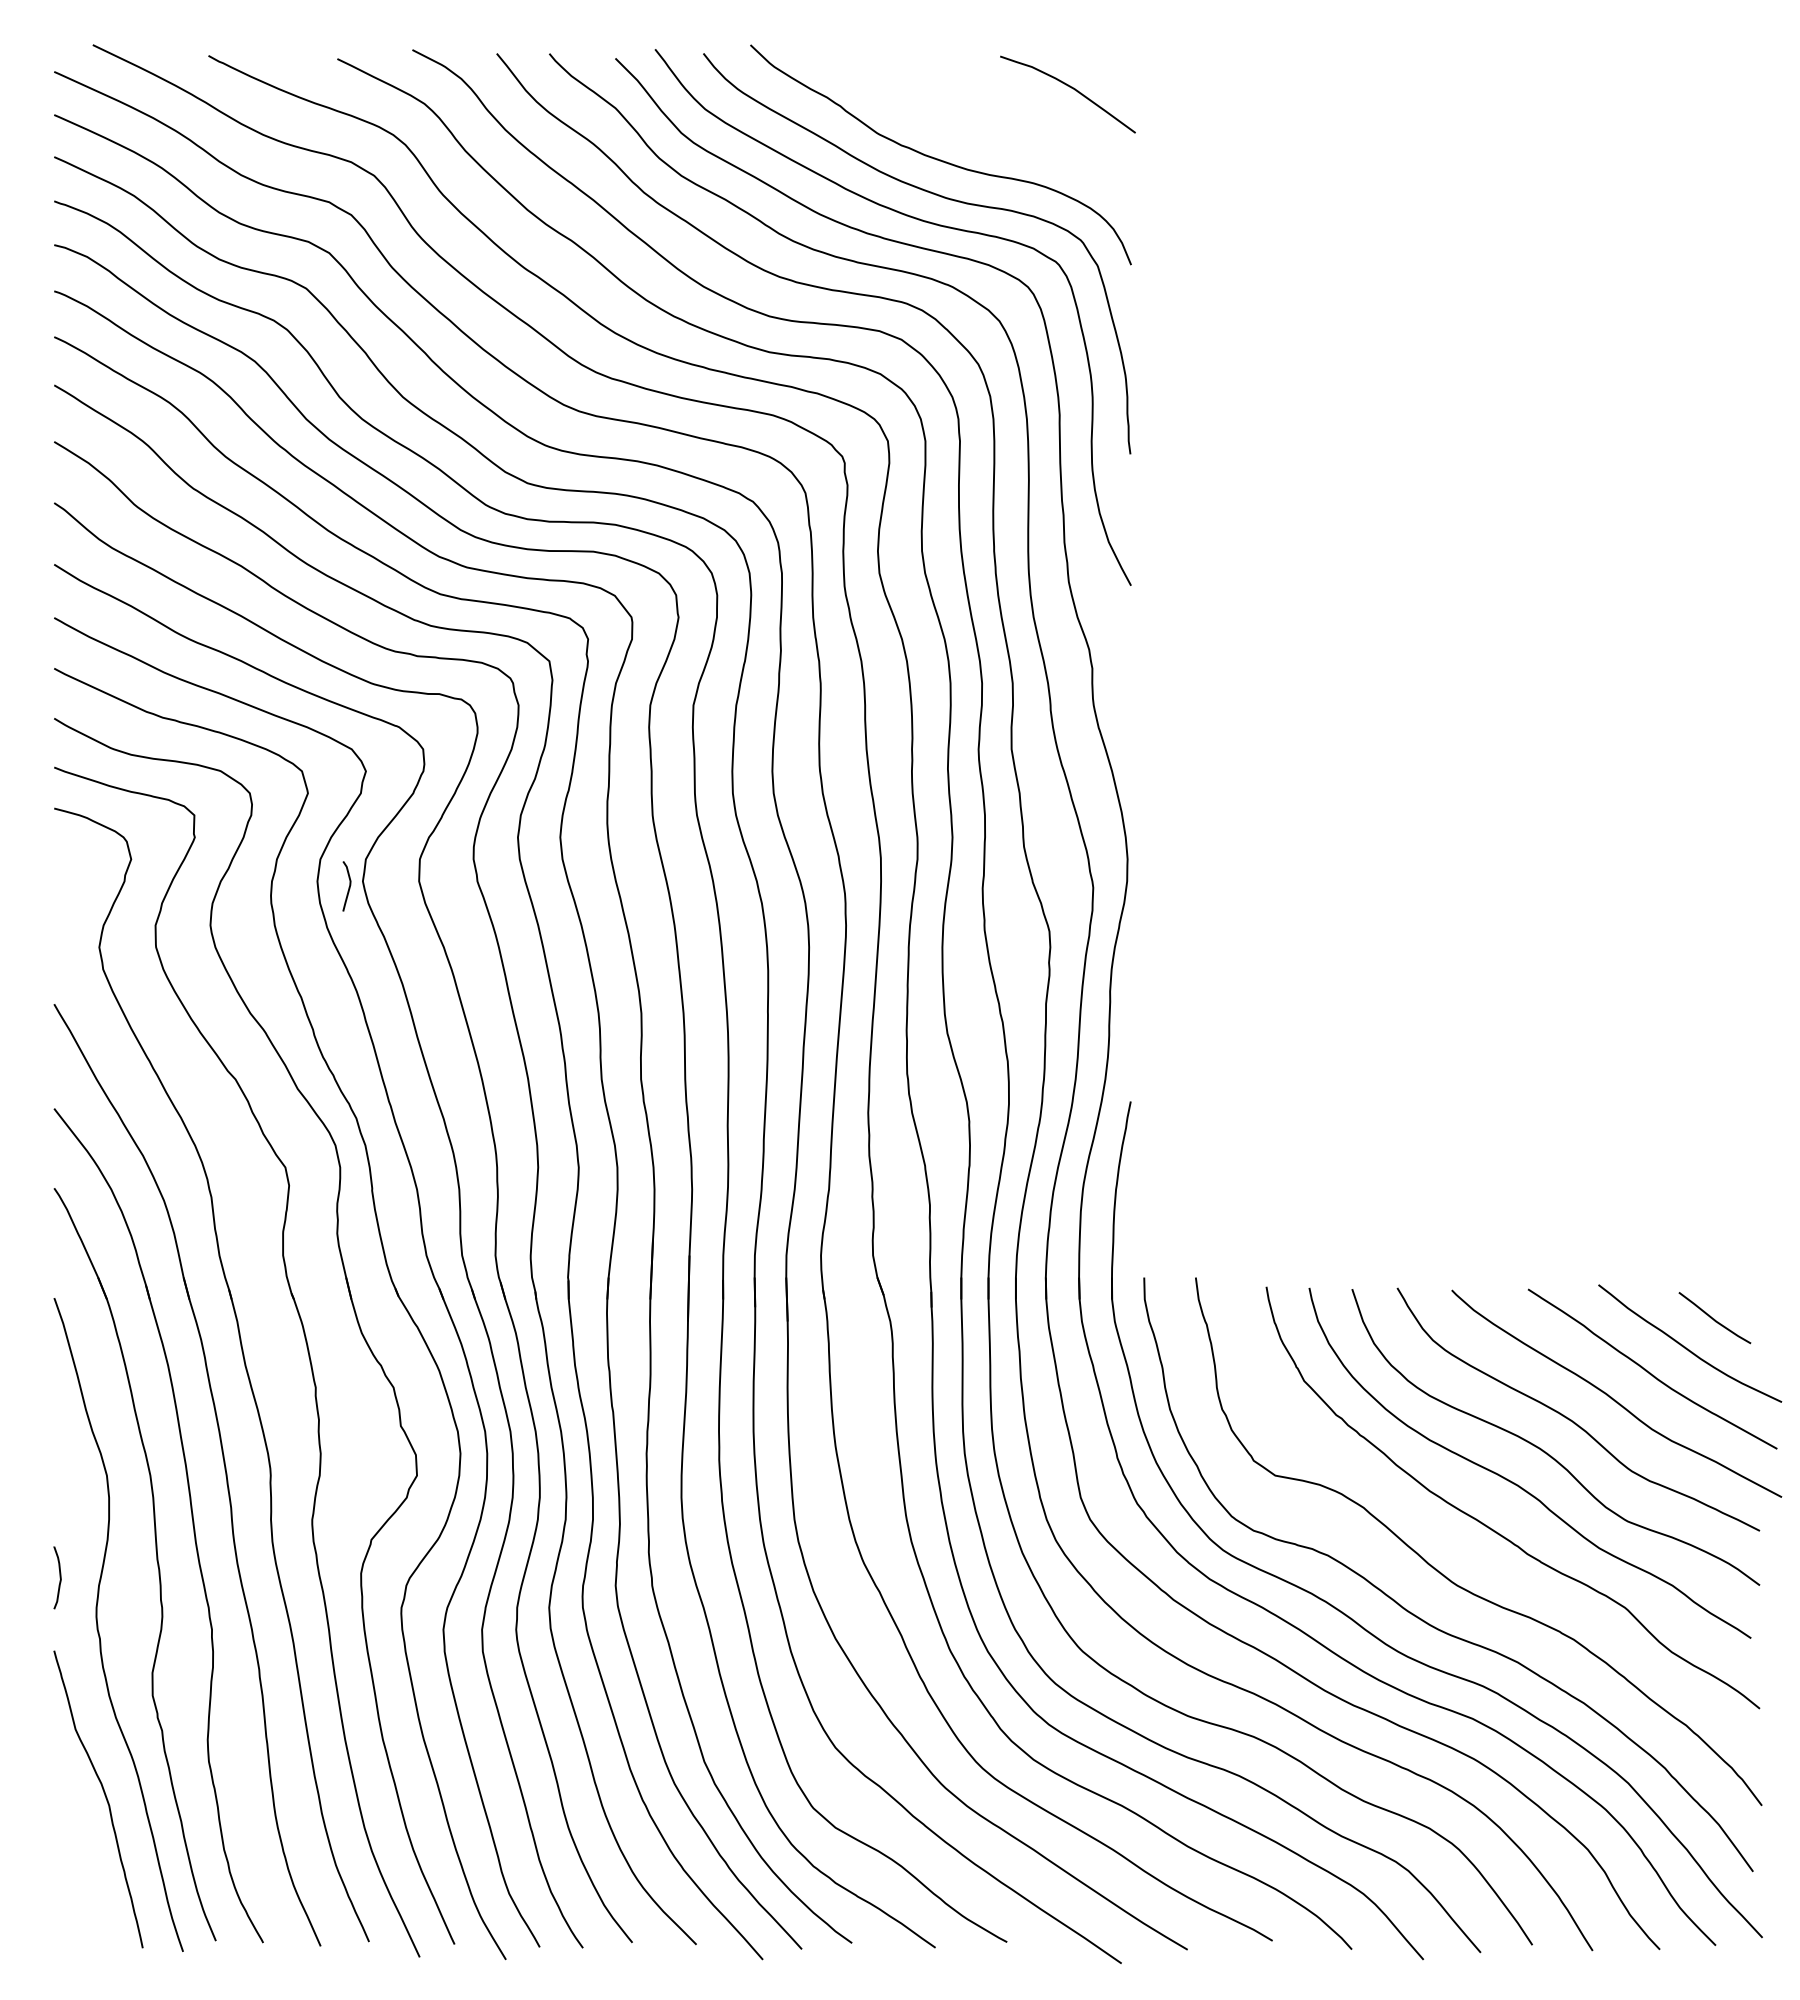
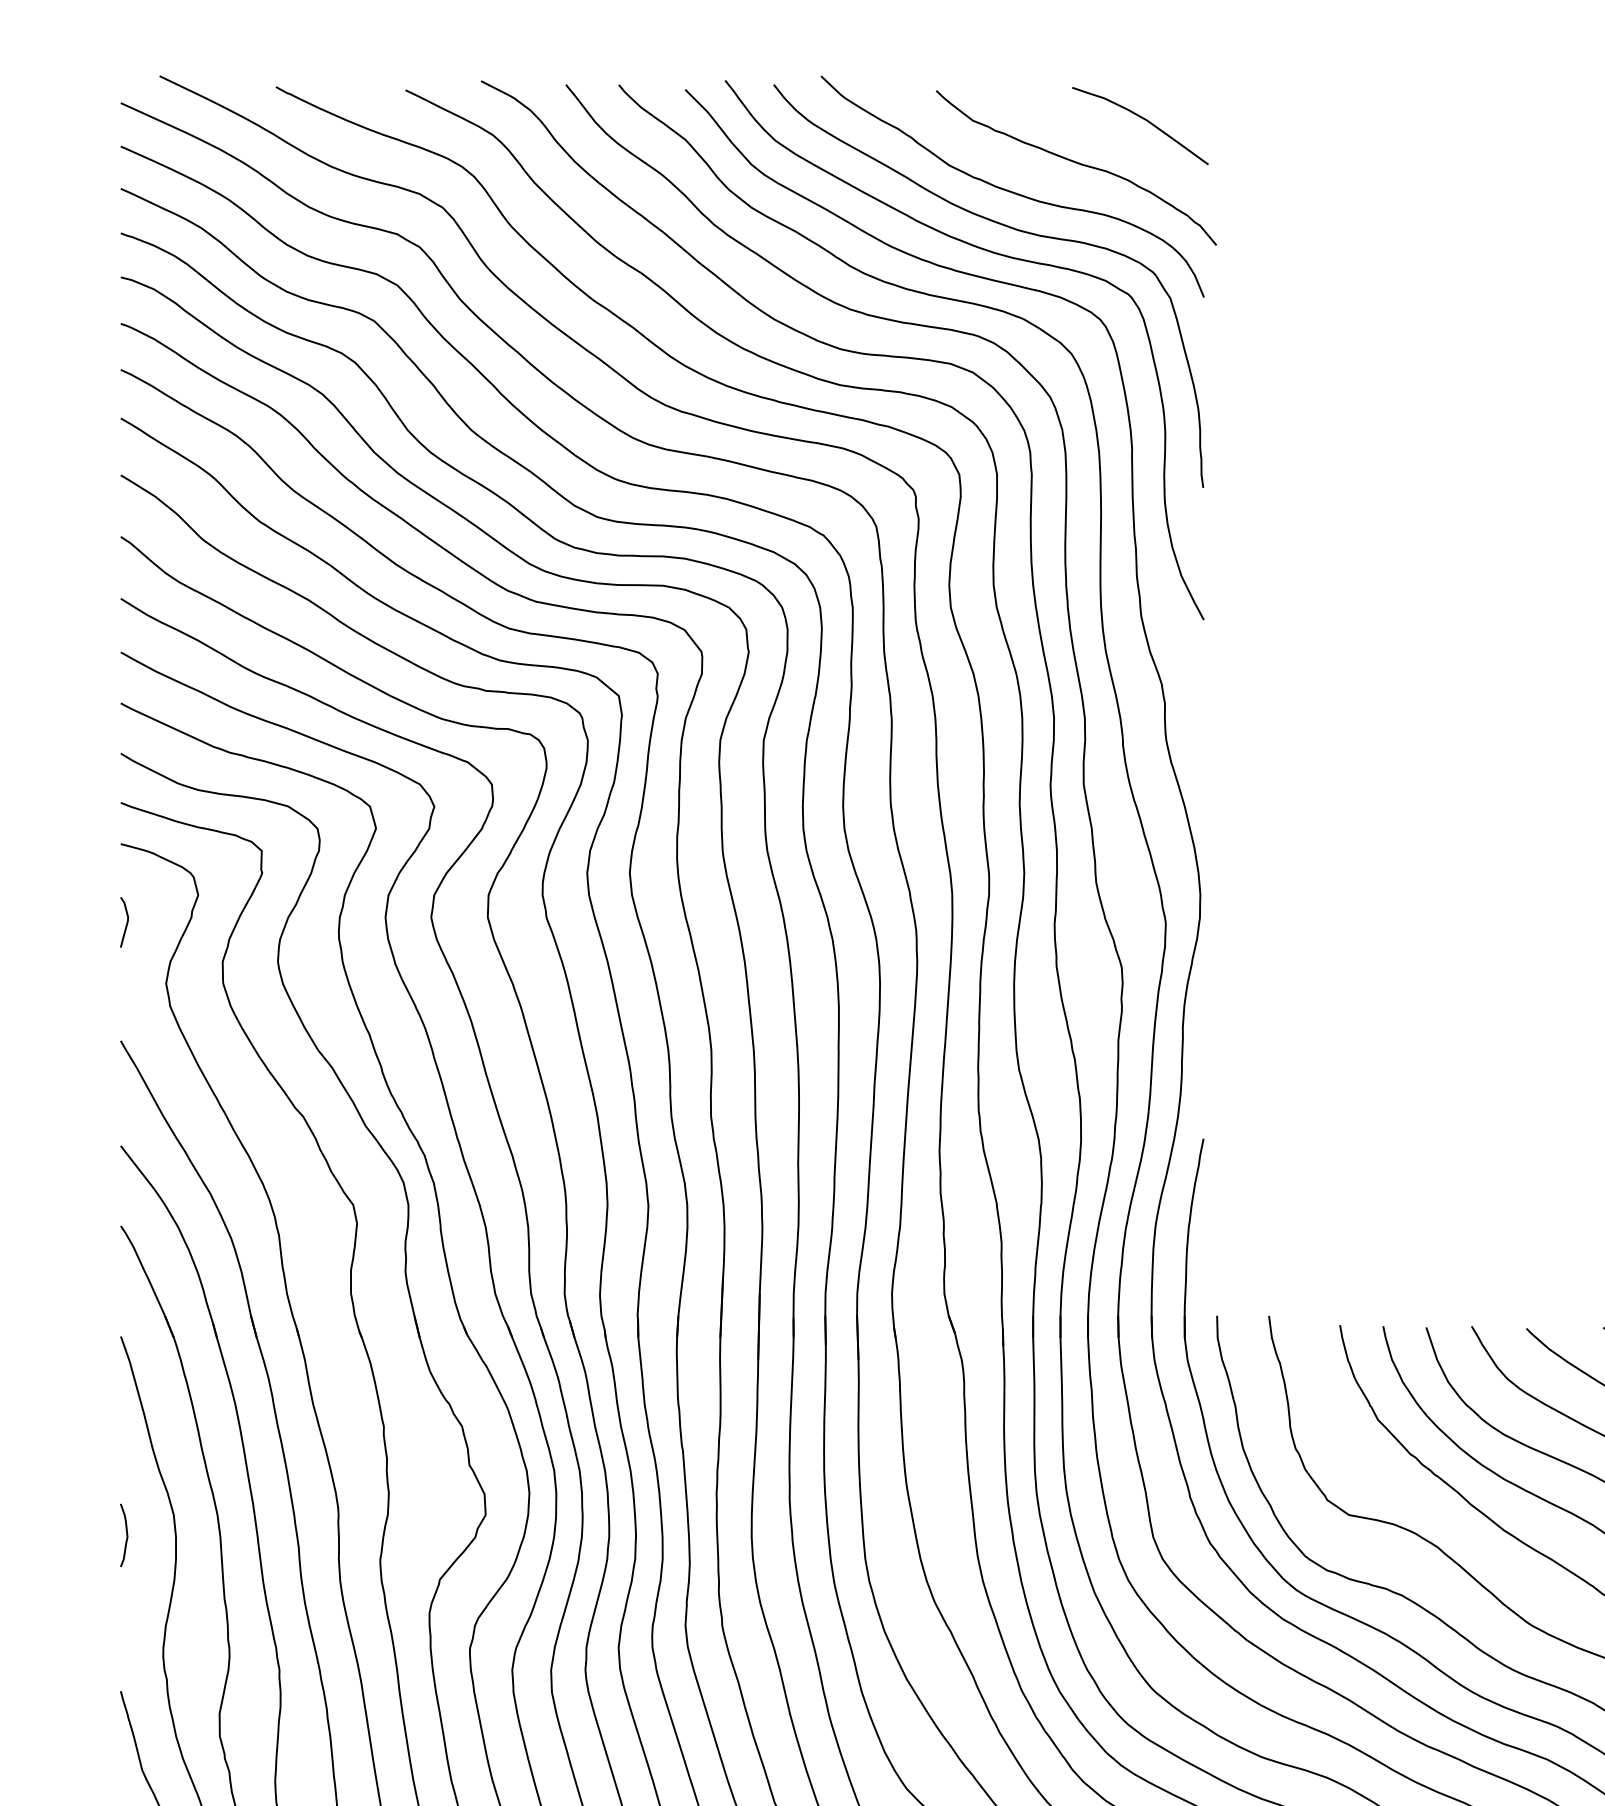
curve: (1005, 132) -> (1077, 164), added
curve: (348, 887) -> (126, 923), moved
curve: (59, 1577) -> (126, 1535), moved

